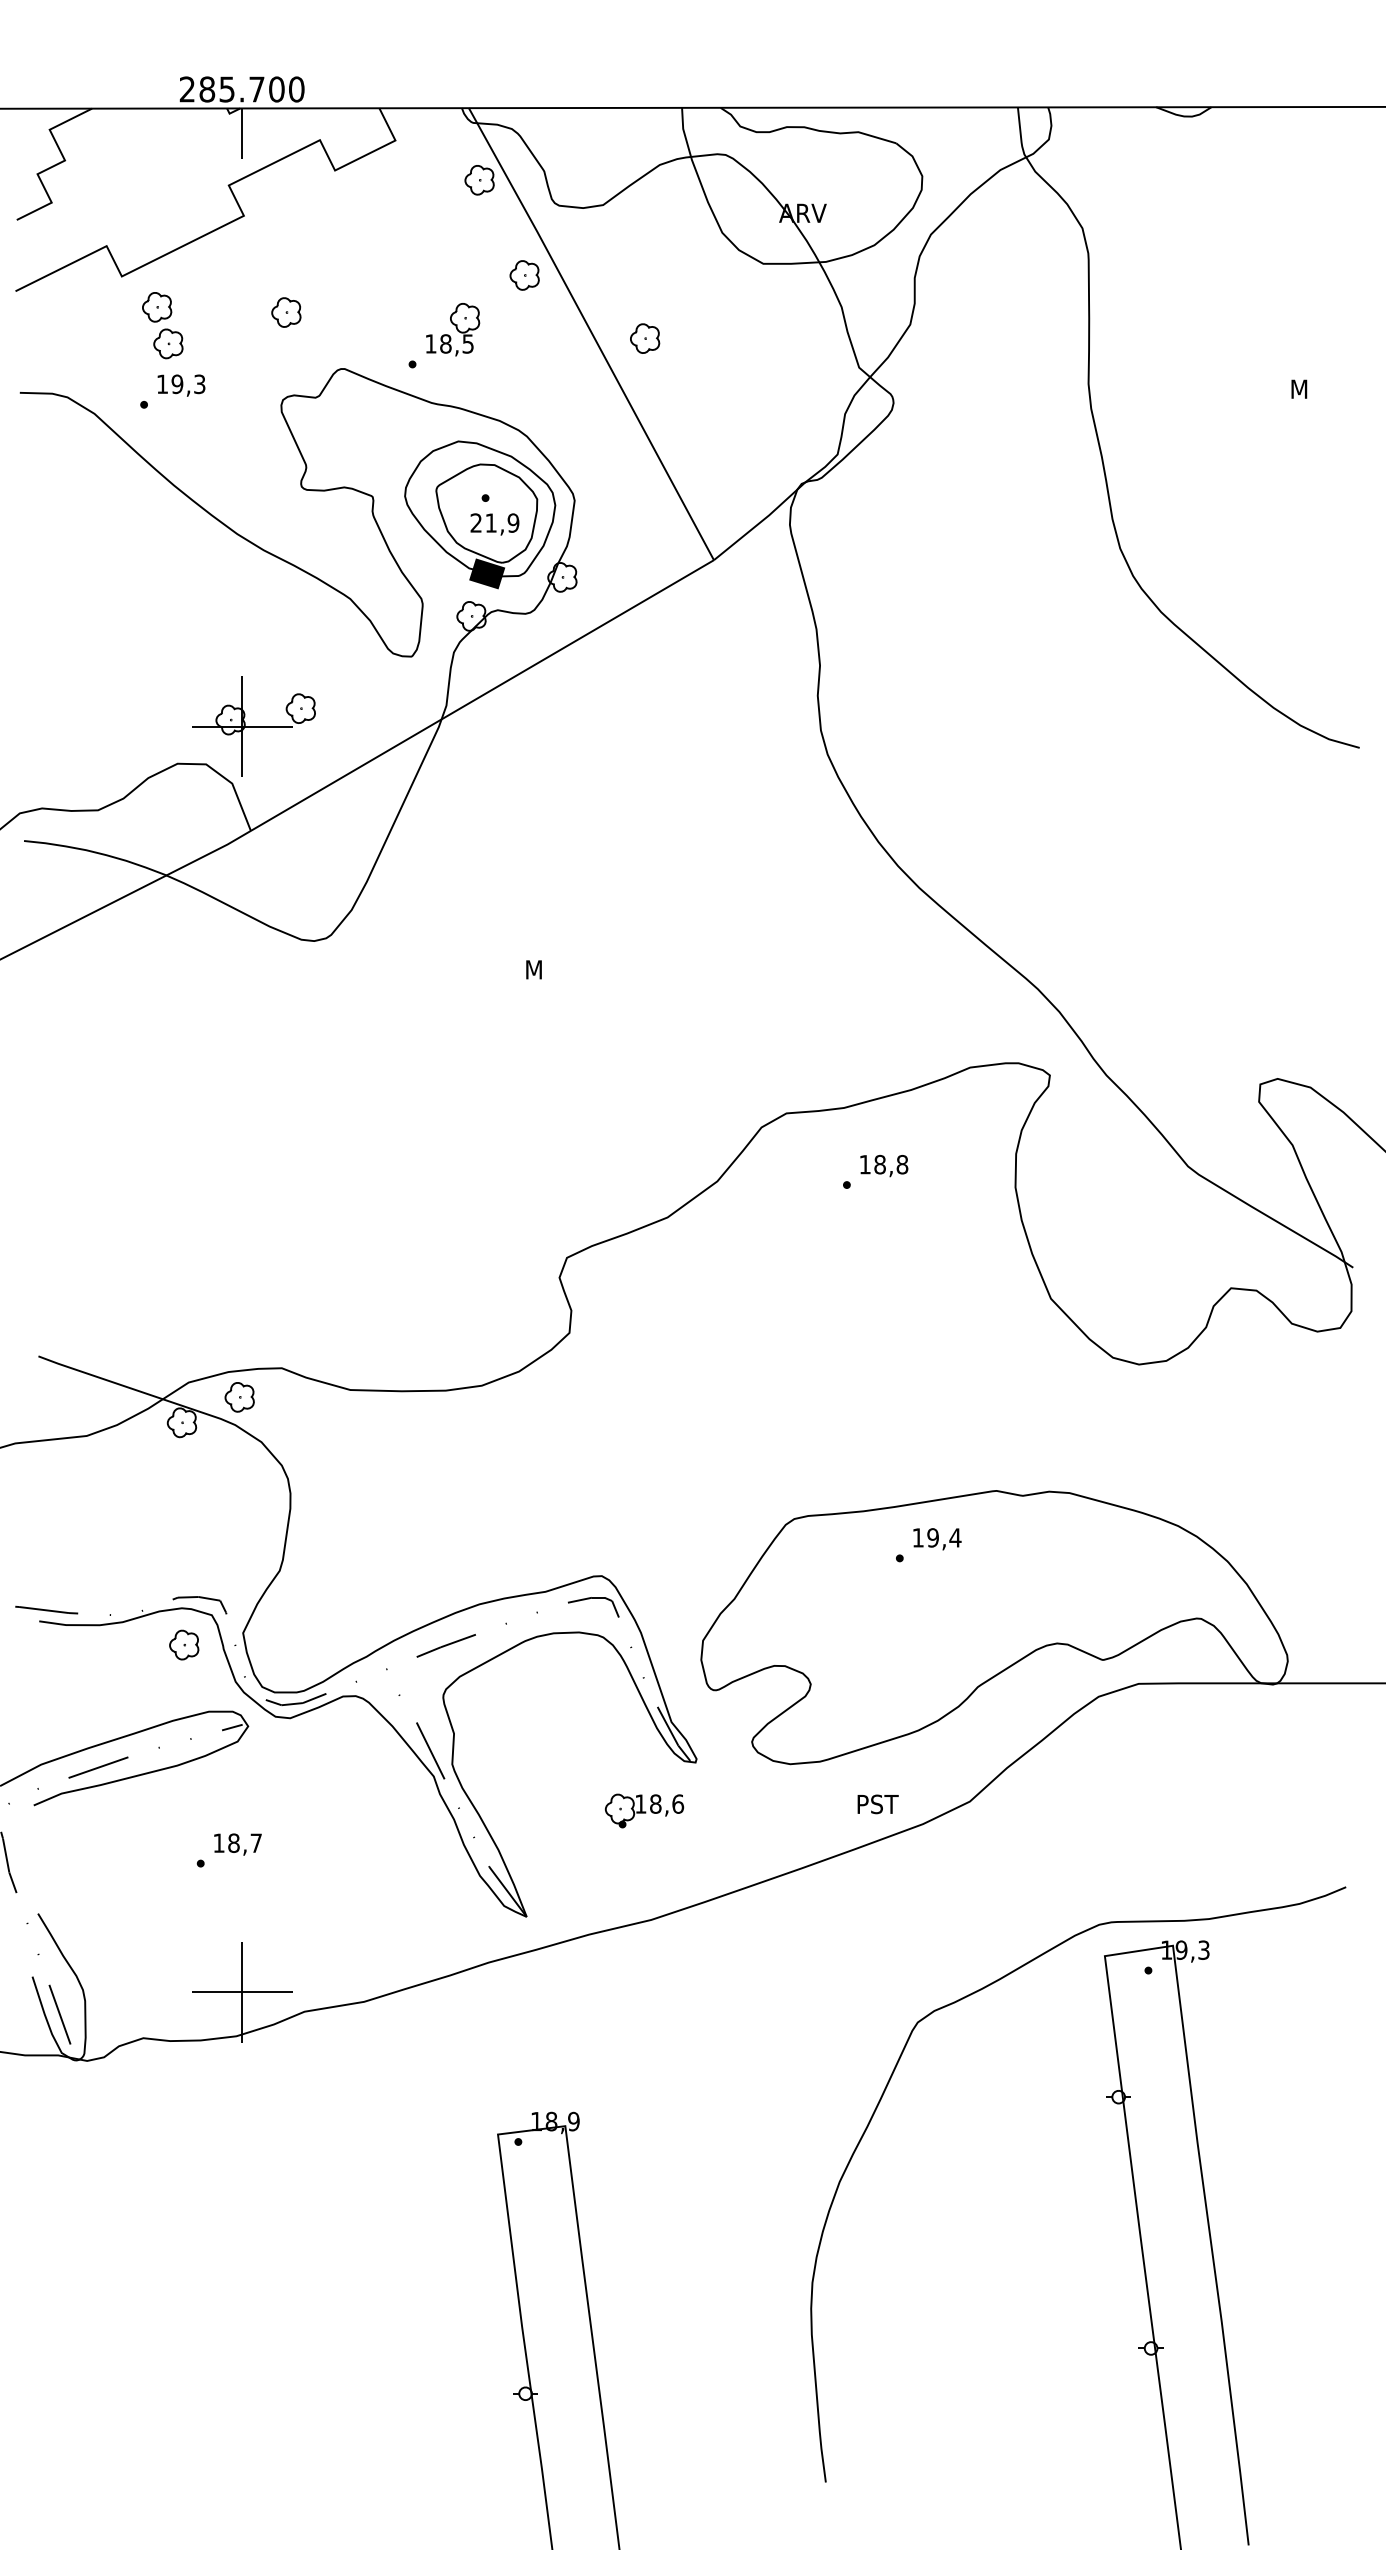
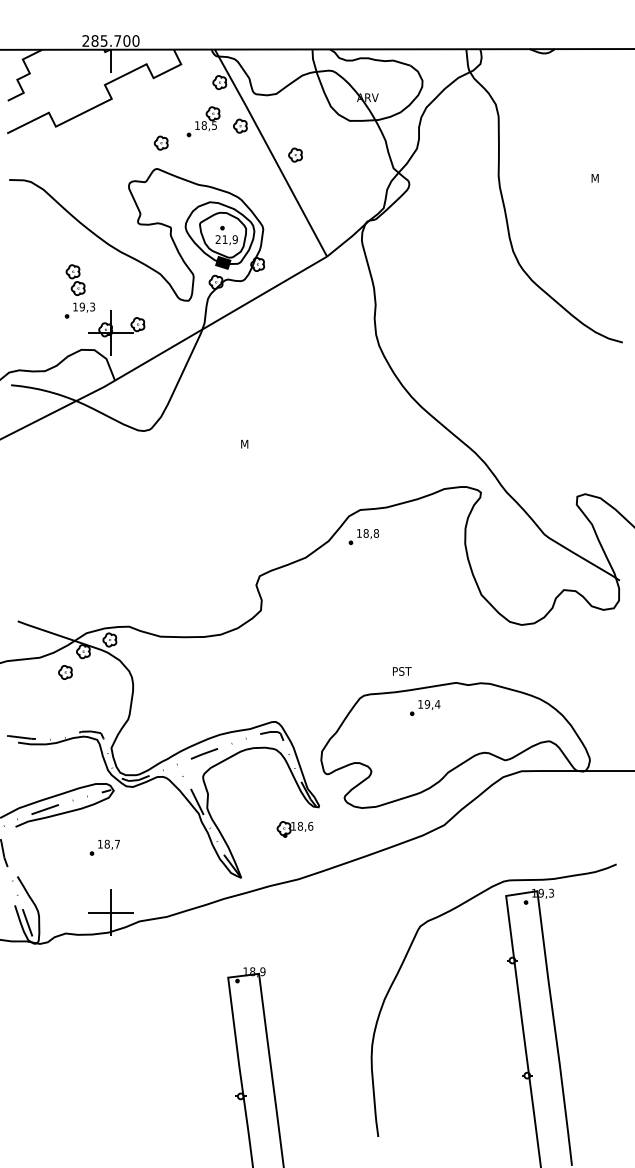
part: (284, 311) -> (160, 142), moved
part: (444, 335) -> (203, 121), moved
part: (171, 350) -> (79, 291), moved
part: (874, 1171) -> (363, 536), moved
part: (184, 1645) -> (65, 672), moved
text: (878, 1804) -> (402, 671), moved

